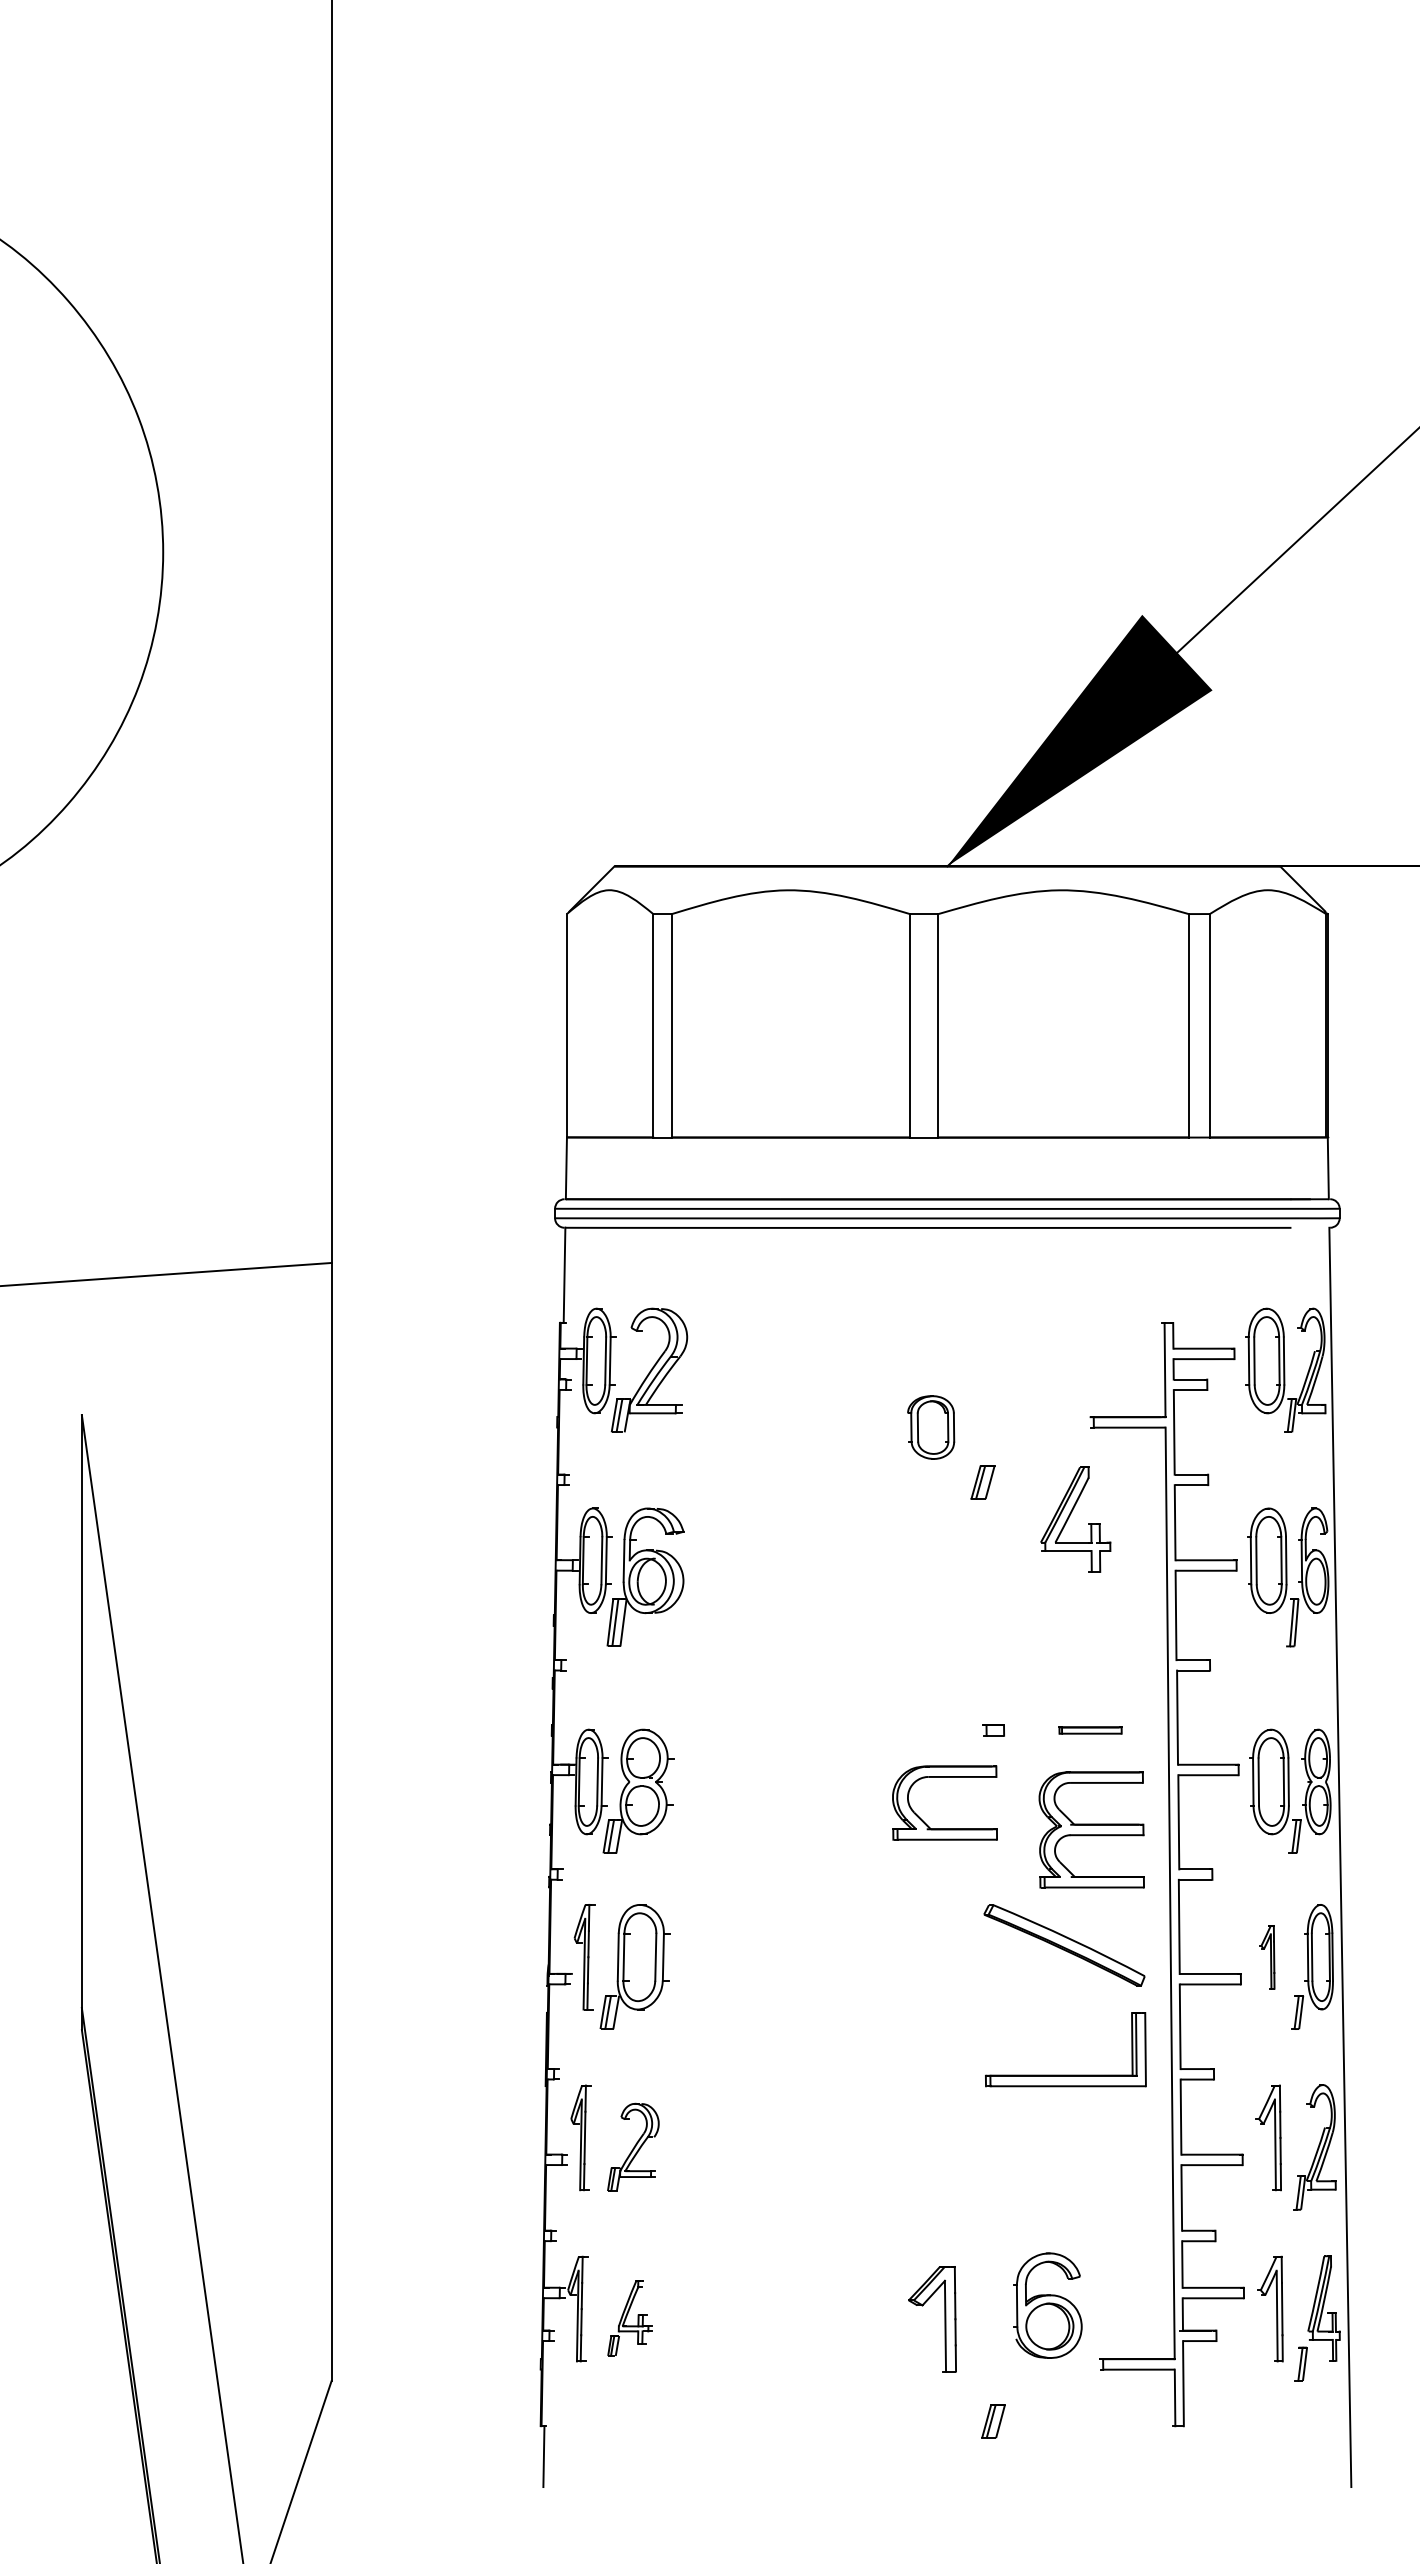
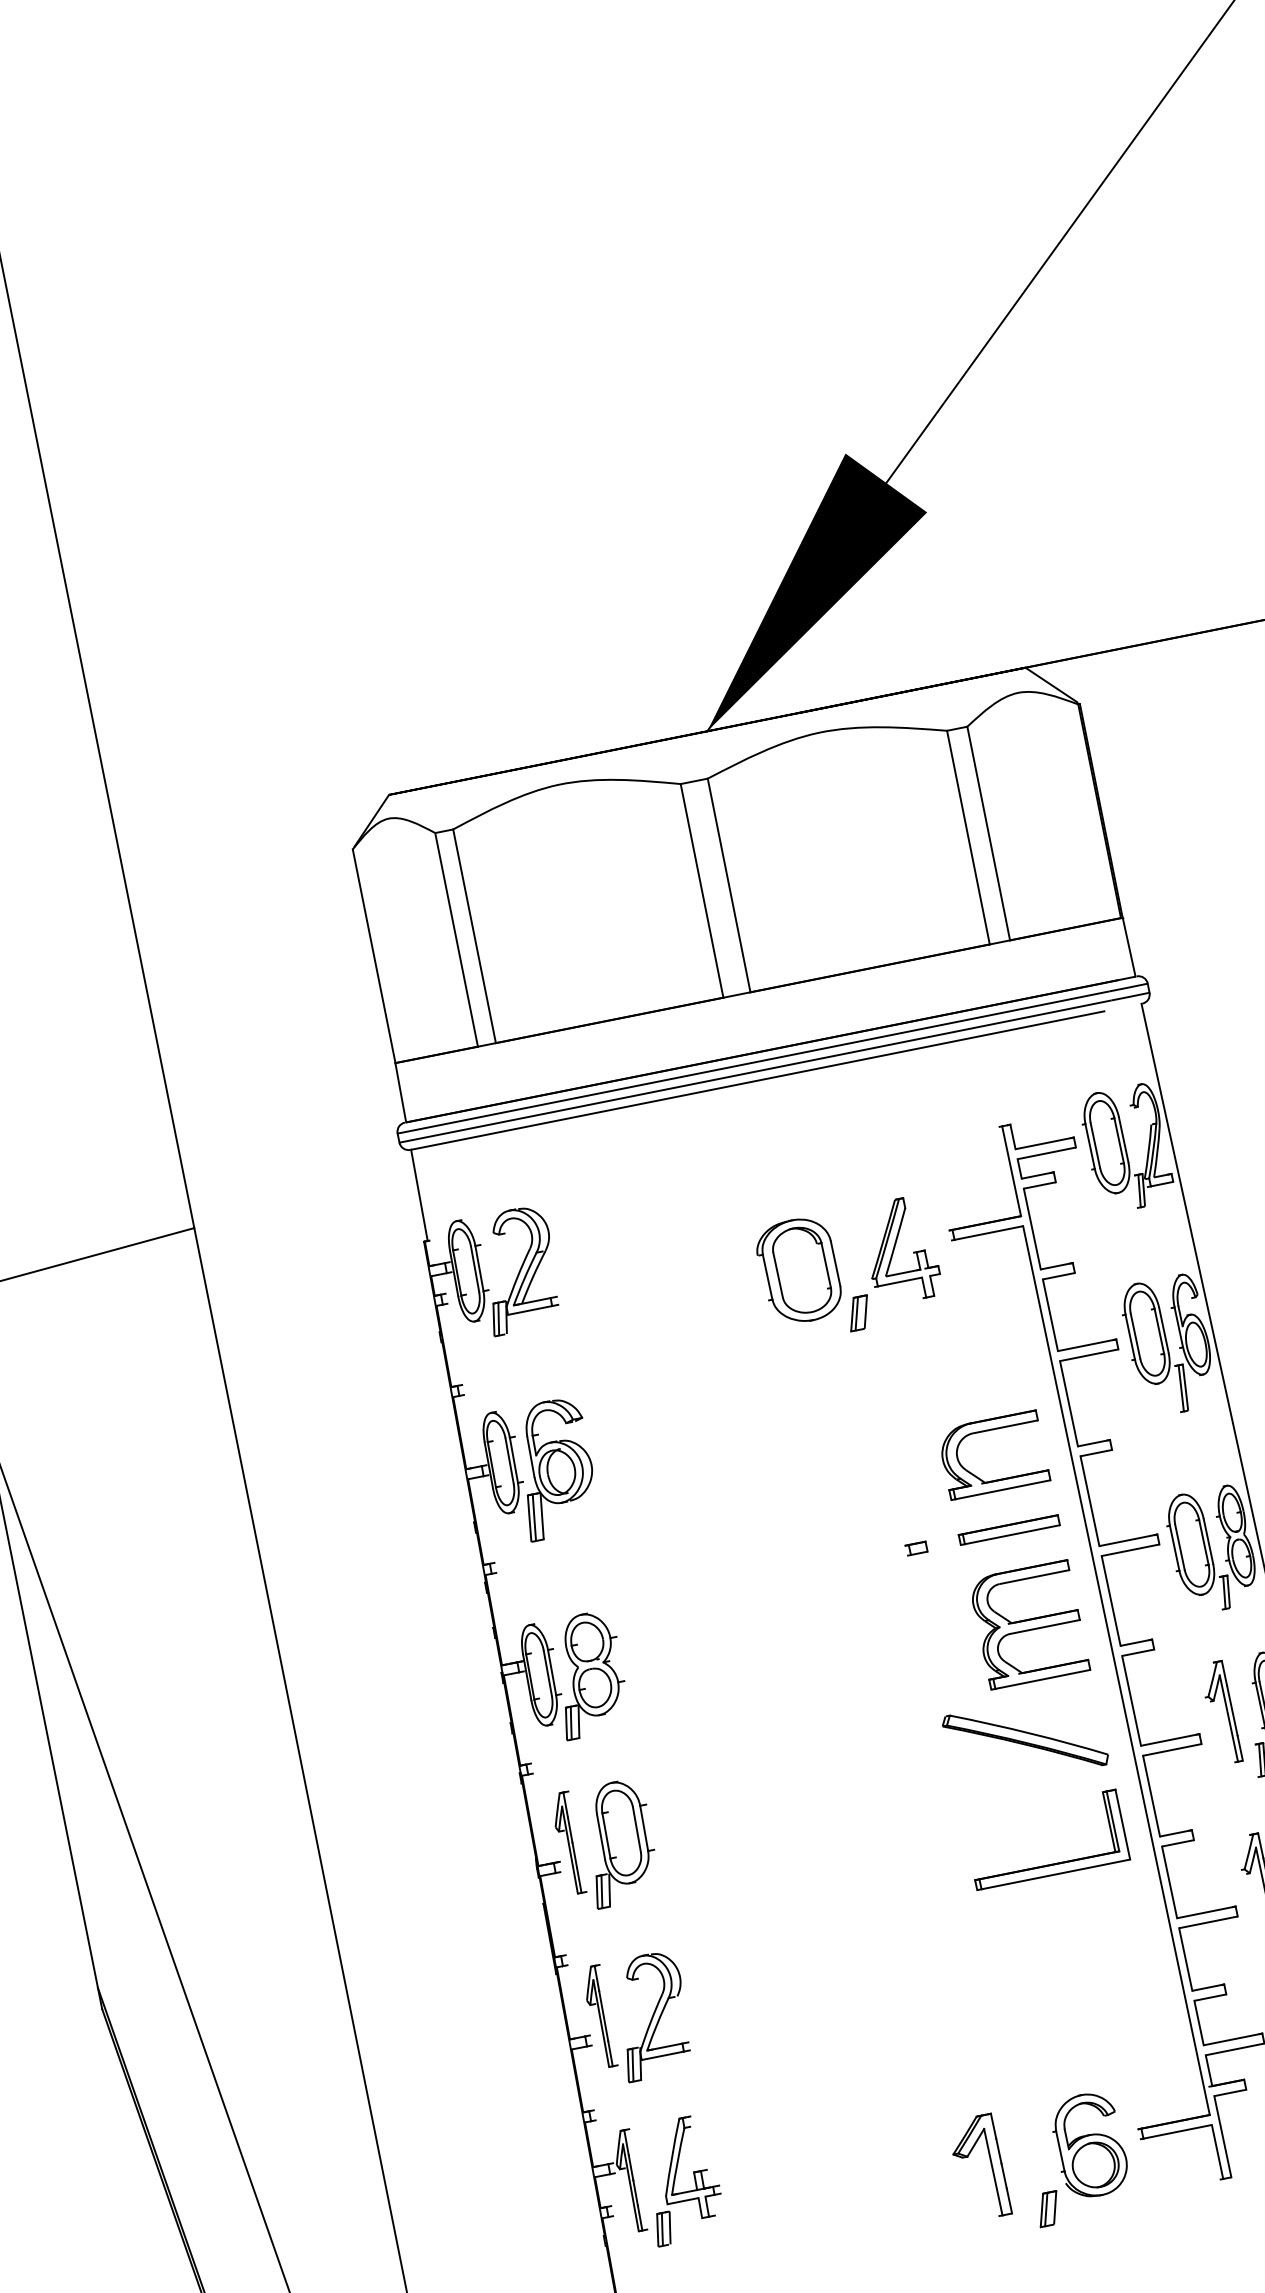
part: (930, 1427) -> (798, 1270), size x1.67
part: (1075, 1519) -> (900, 1250), moved
part: (1090, 1730) -> (1009, 1530), size x1.67
part: (944, 1777) -> (988, 1430), moved
part: (1267, 1957) -> (1221, 1713), size x1.67
part: (633, 2147) -> (651, 2016), size x1.43
part: (1047, 2305) -> (1089, 2145), moved
part: (629, 2318) -> (680, 2180), size x1.67
part: (944, 2319) -> (991, 2165), moved

